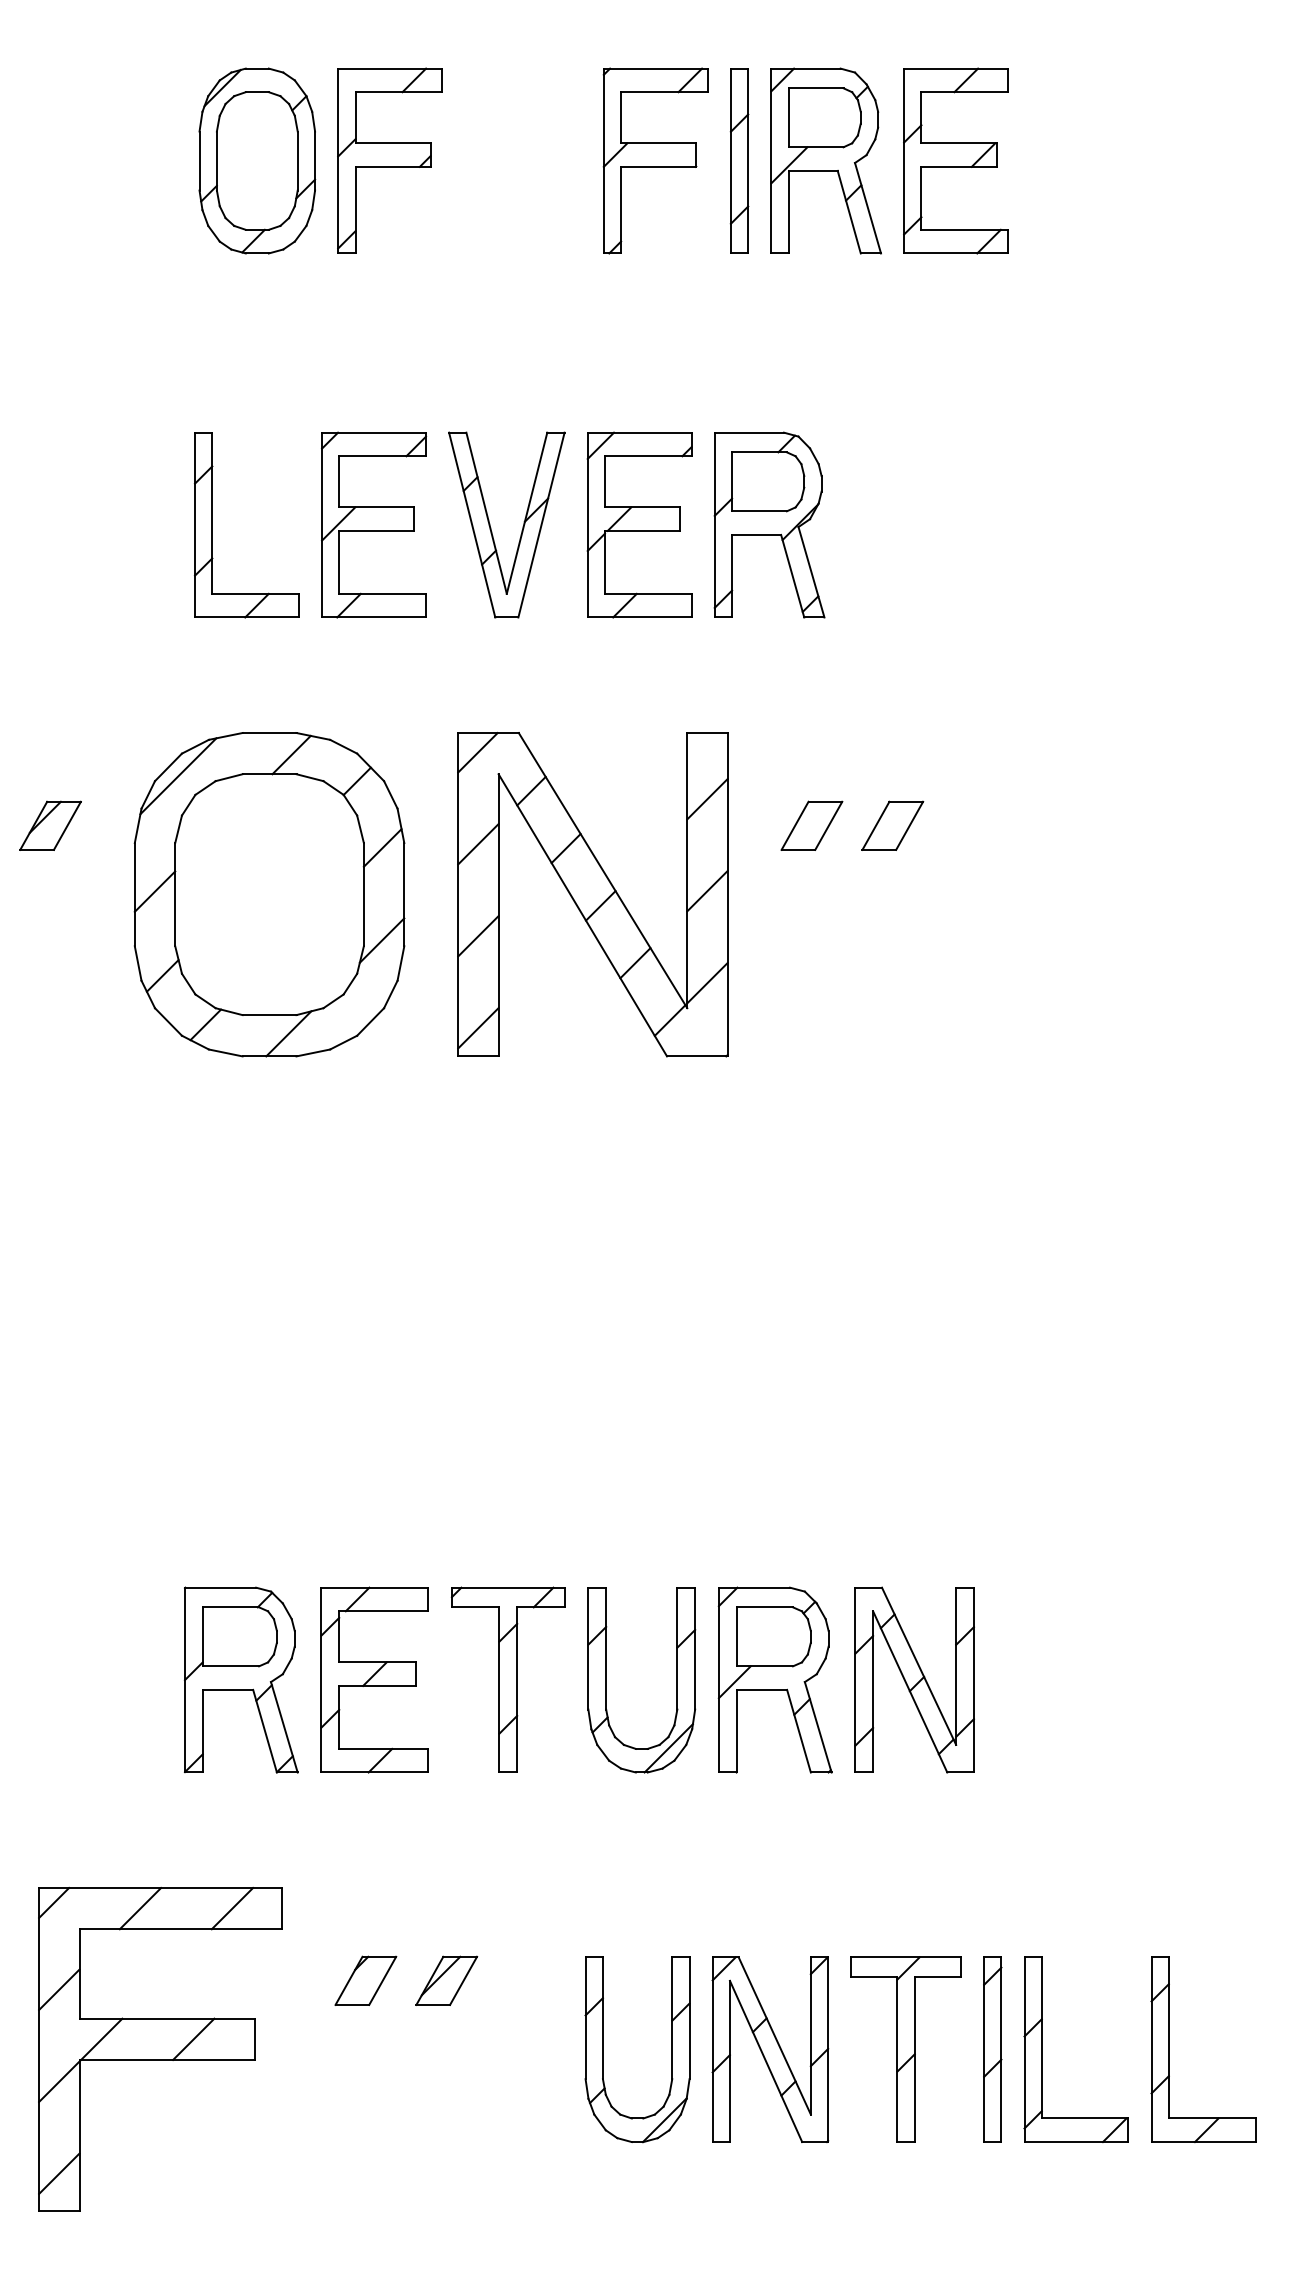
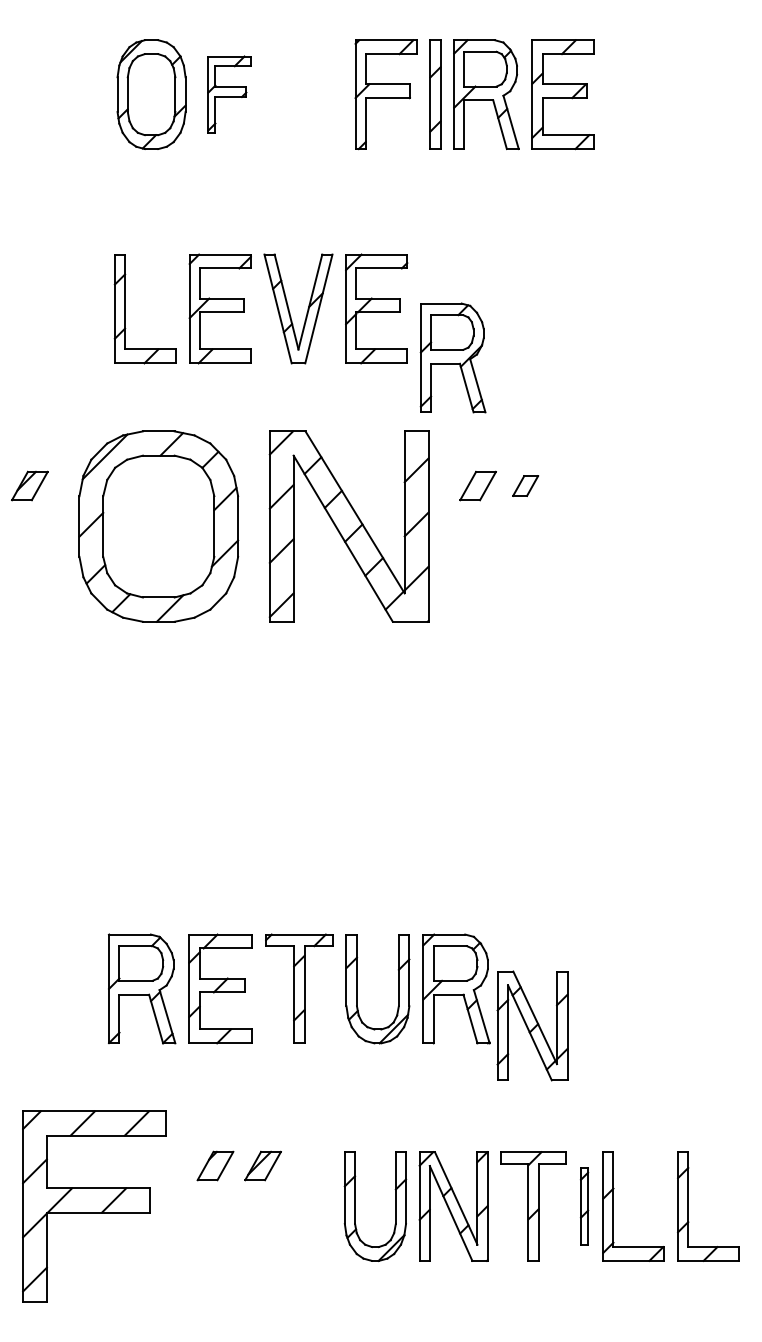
part: (389, 160) -> (229, 94), size x0.7
part: (768, 524) -> (452, 357), moved
part: (892, 824) -> (525, 485), size x0.7
part: (914, 1679) -> (532, 1025), moved
part: (992, 2049) -> (584, 1206), size x0.7

